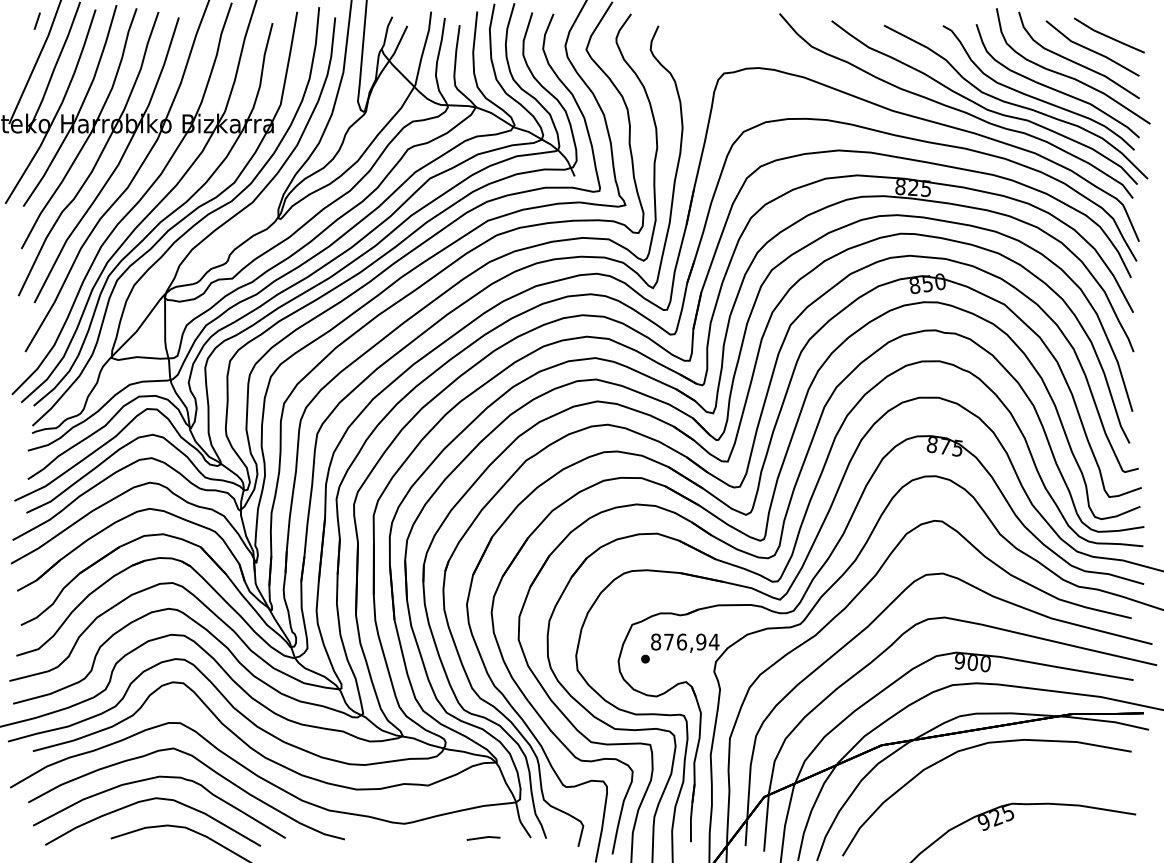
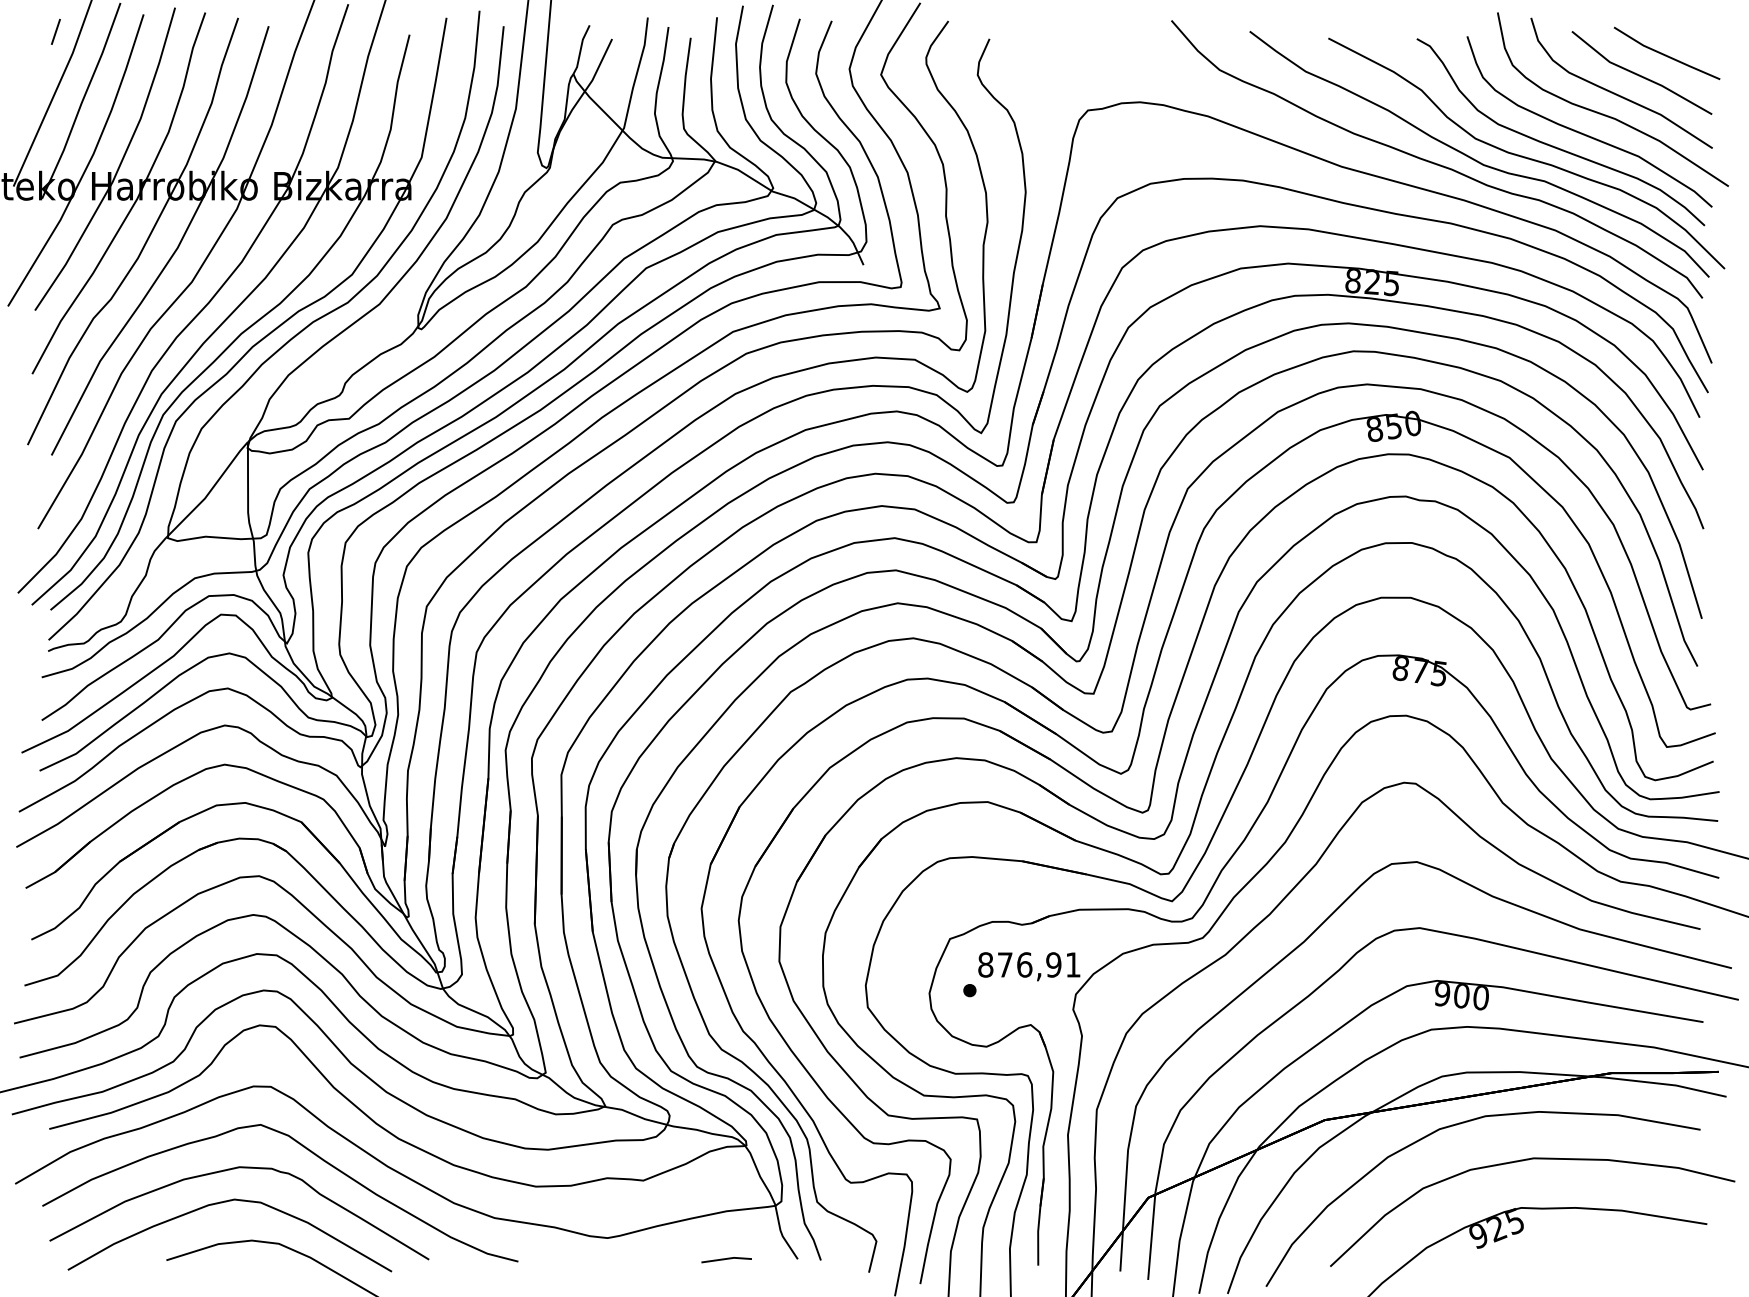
text: (713, 641) -> (1072, 964), 876,94 -> 876,91
curve: (1012, 773) -> (1521, 1162), added

